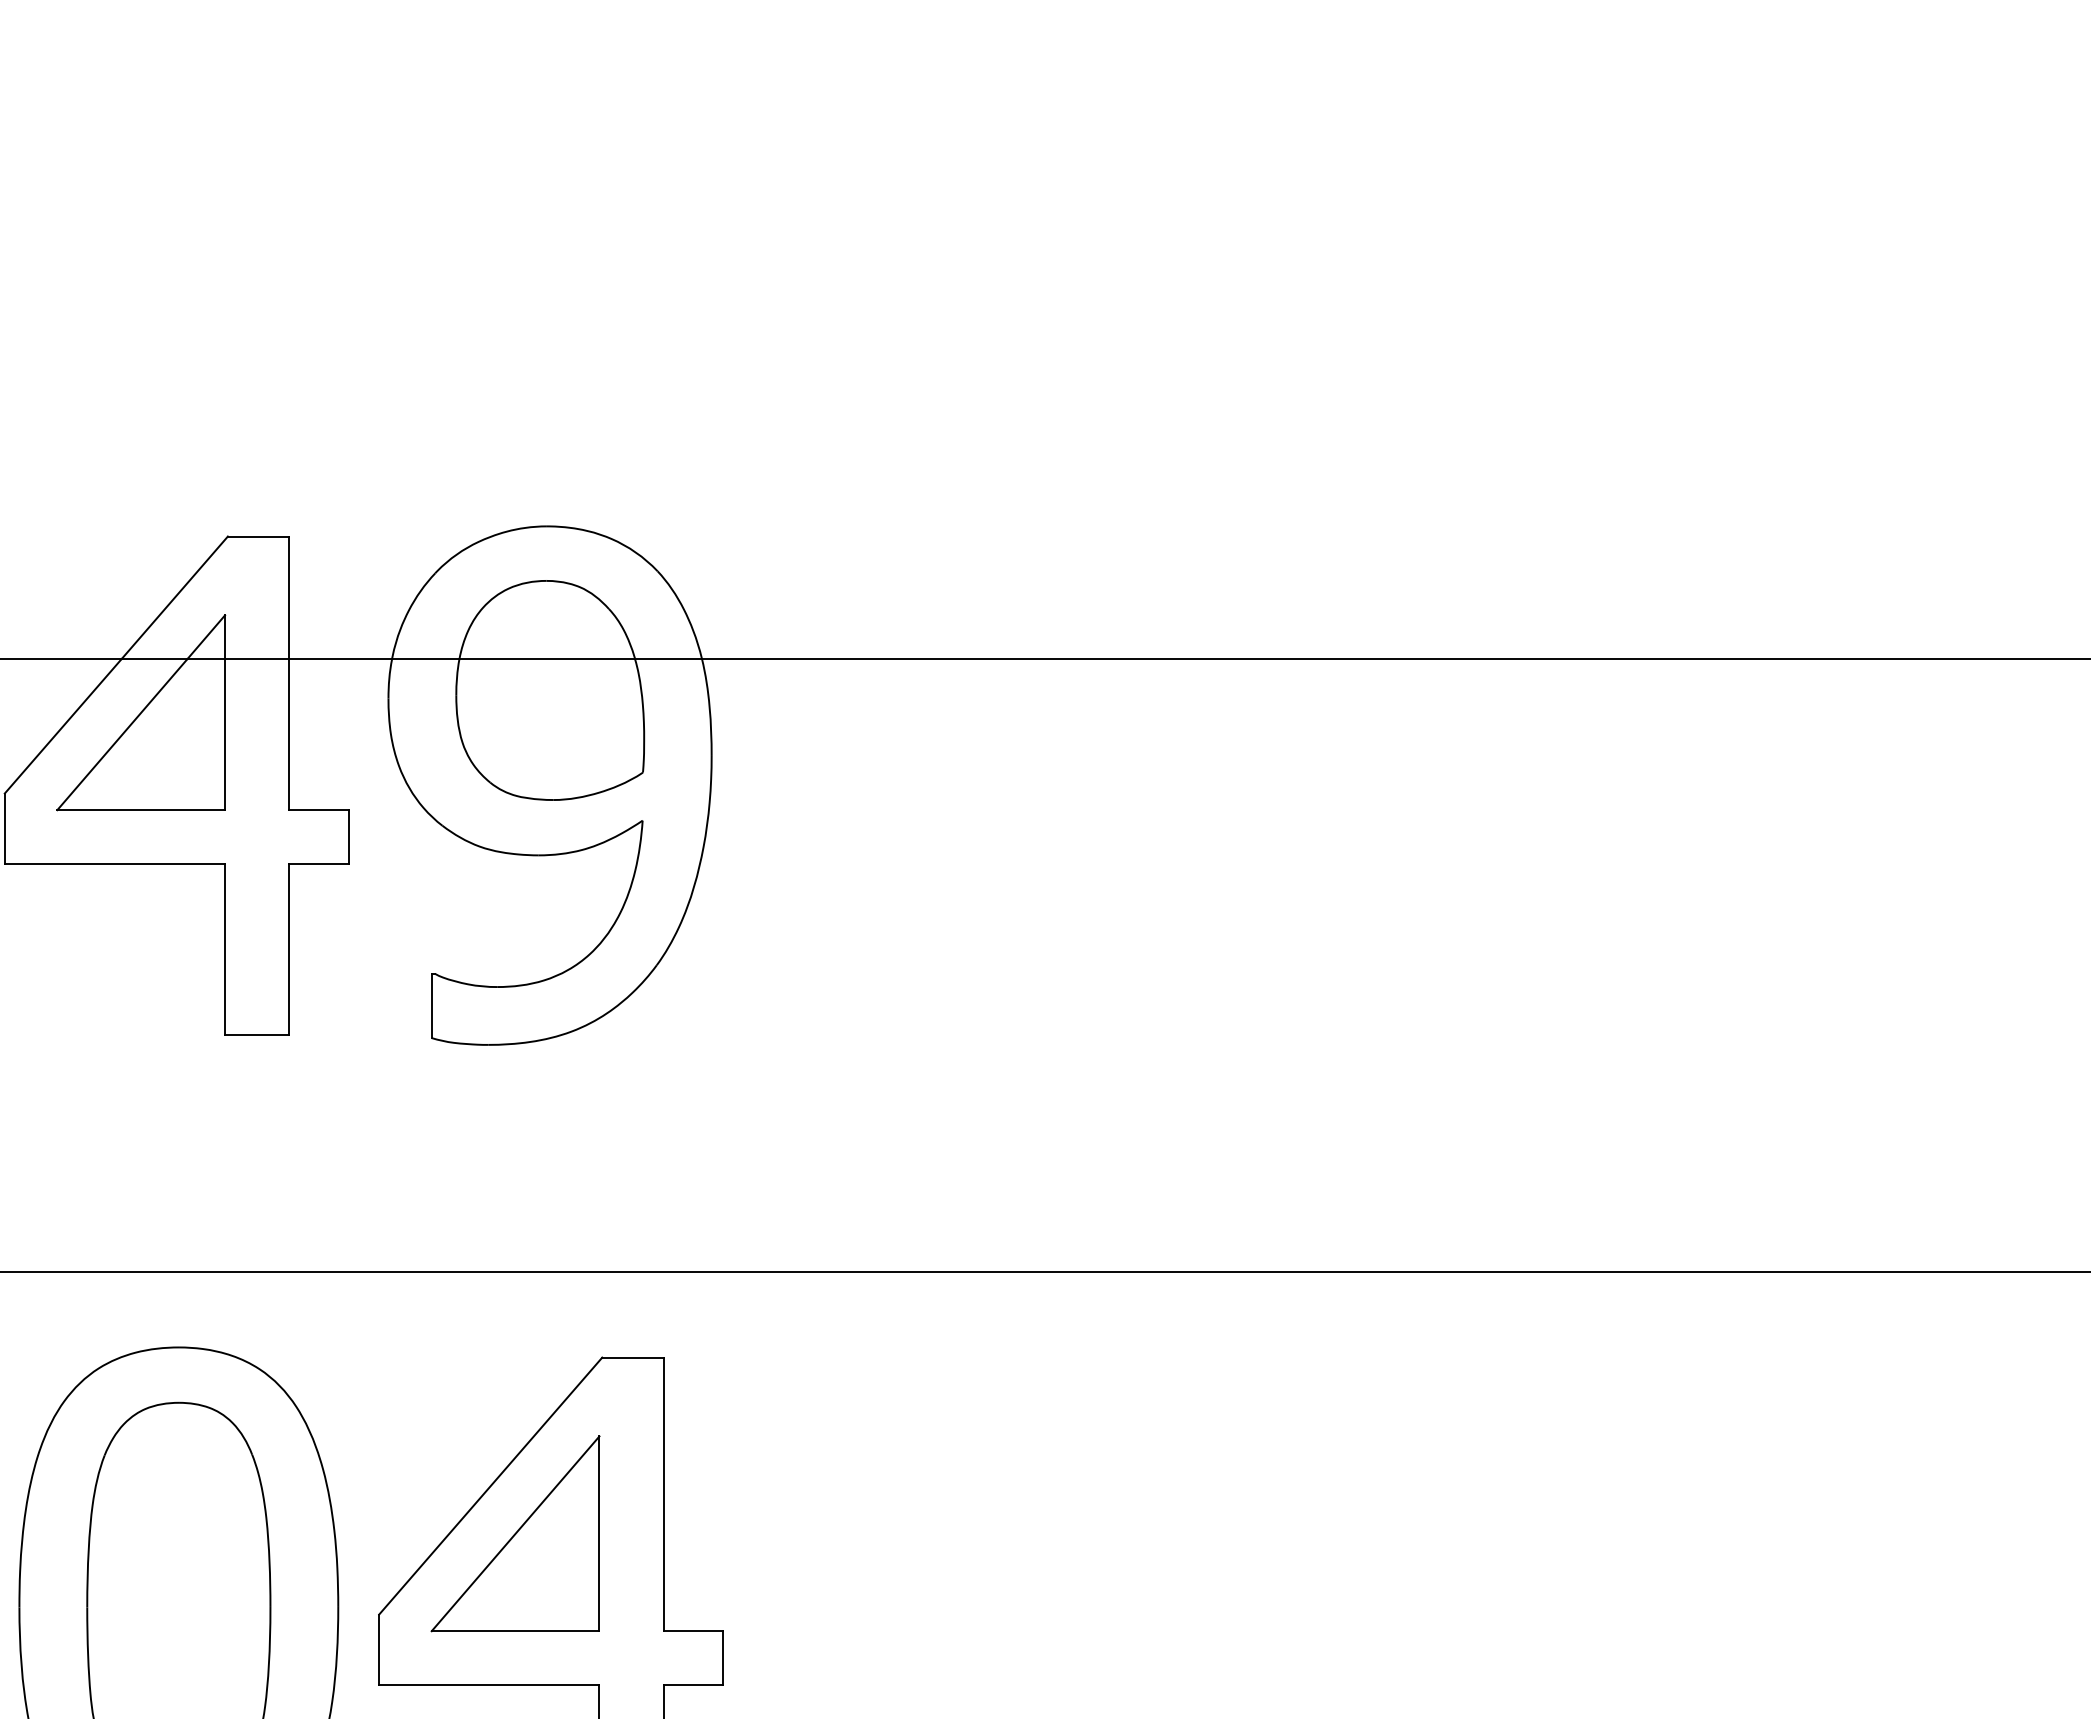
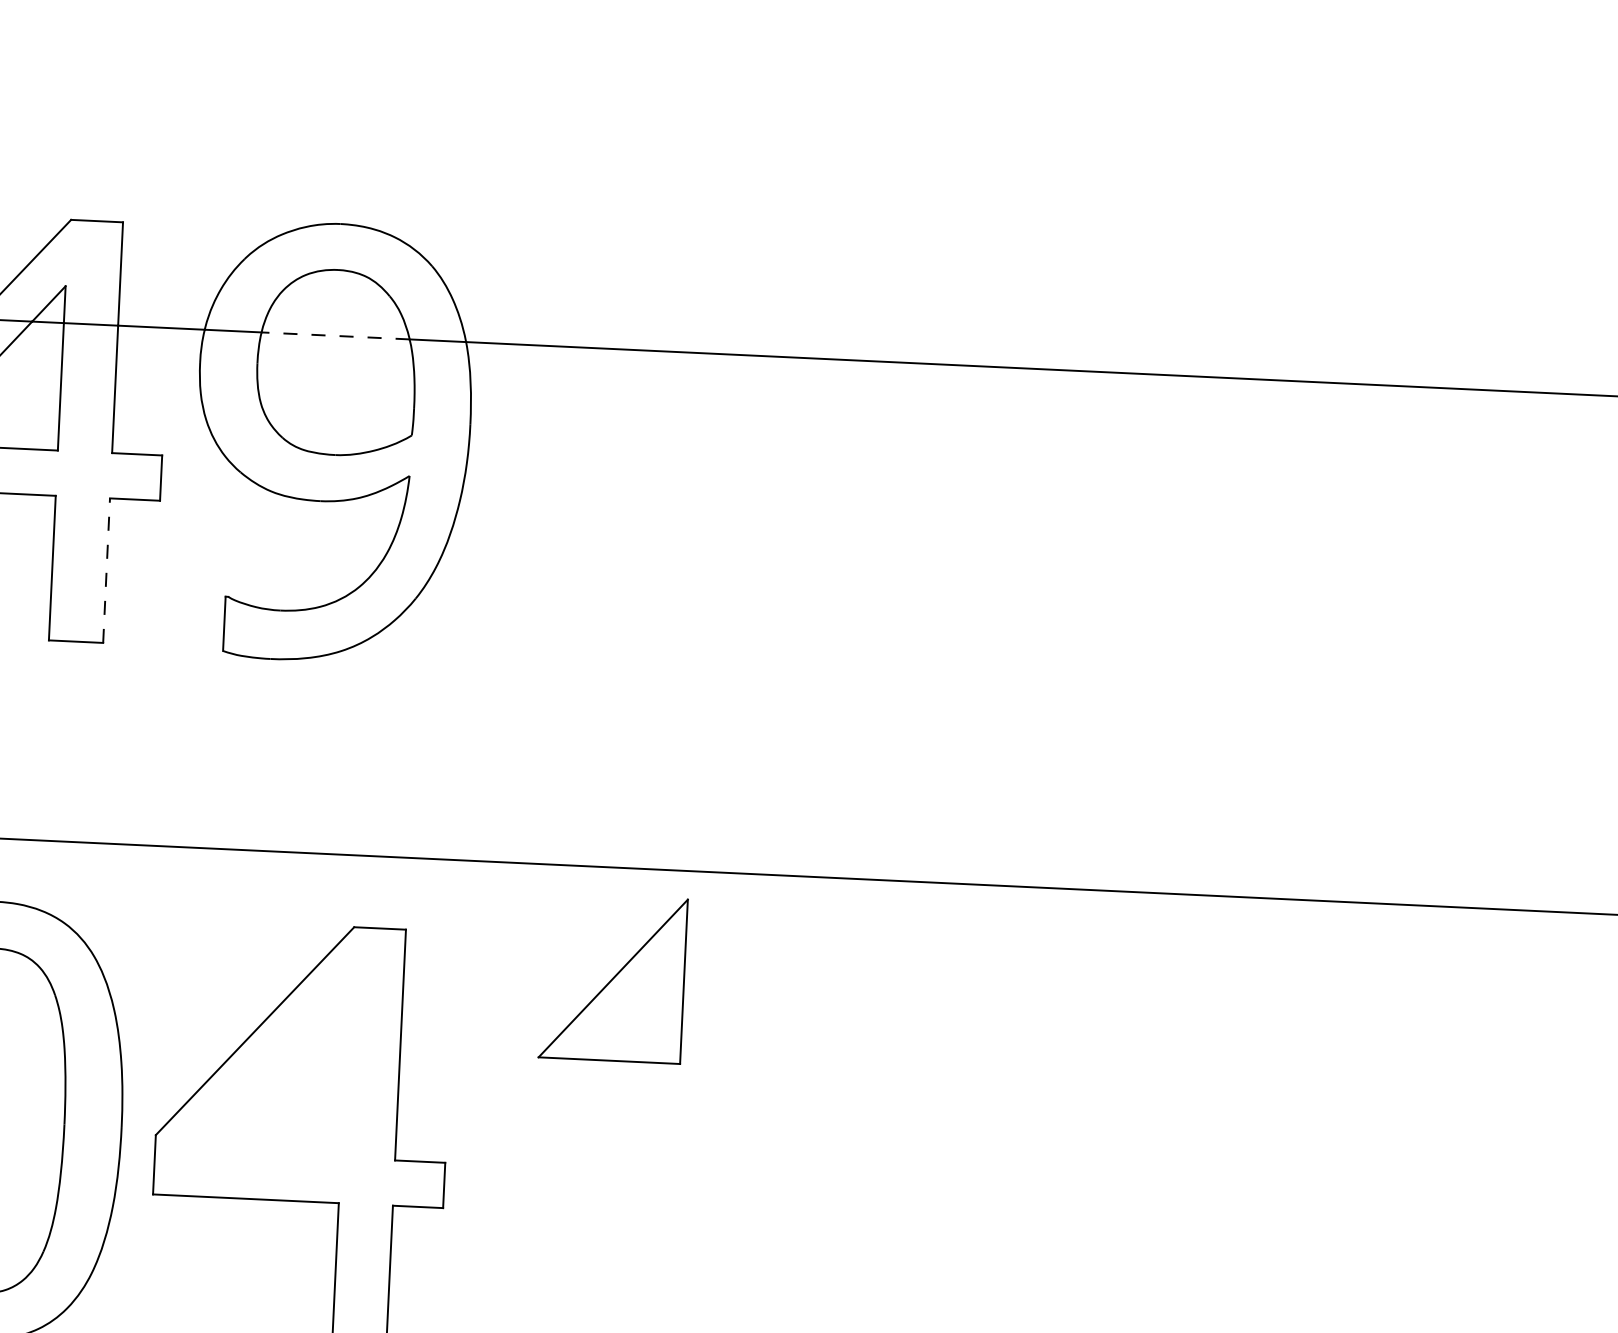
line: (547, 659) -> (335, 336), solid -> dashed
line: (289, 949) -> (106, 570), solid -> dashed
part: (515, 1533) -> (613, 978), moved

